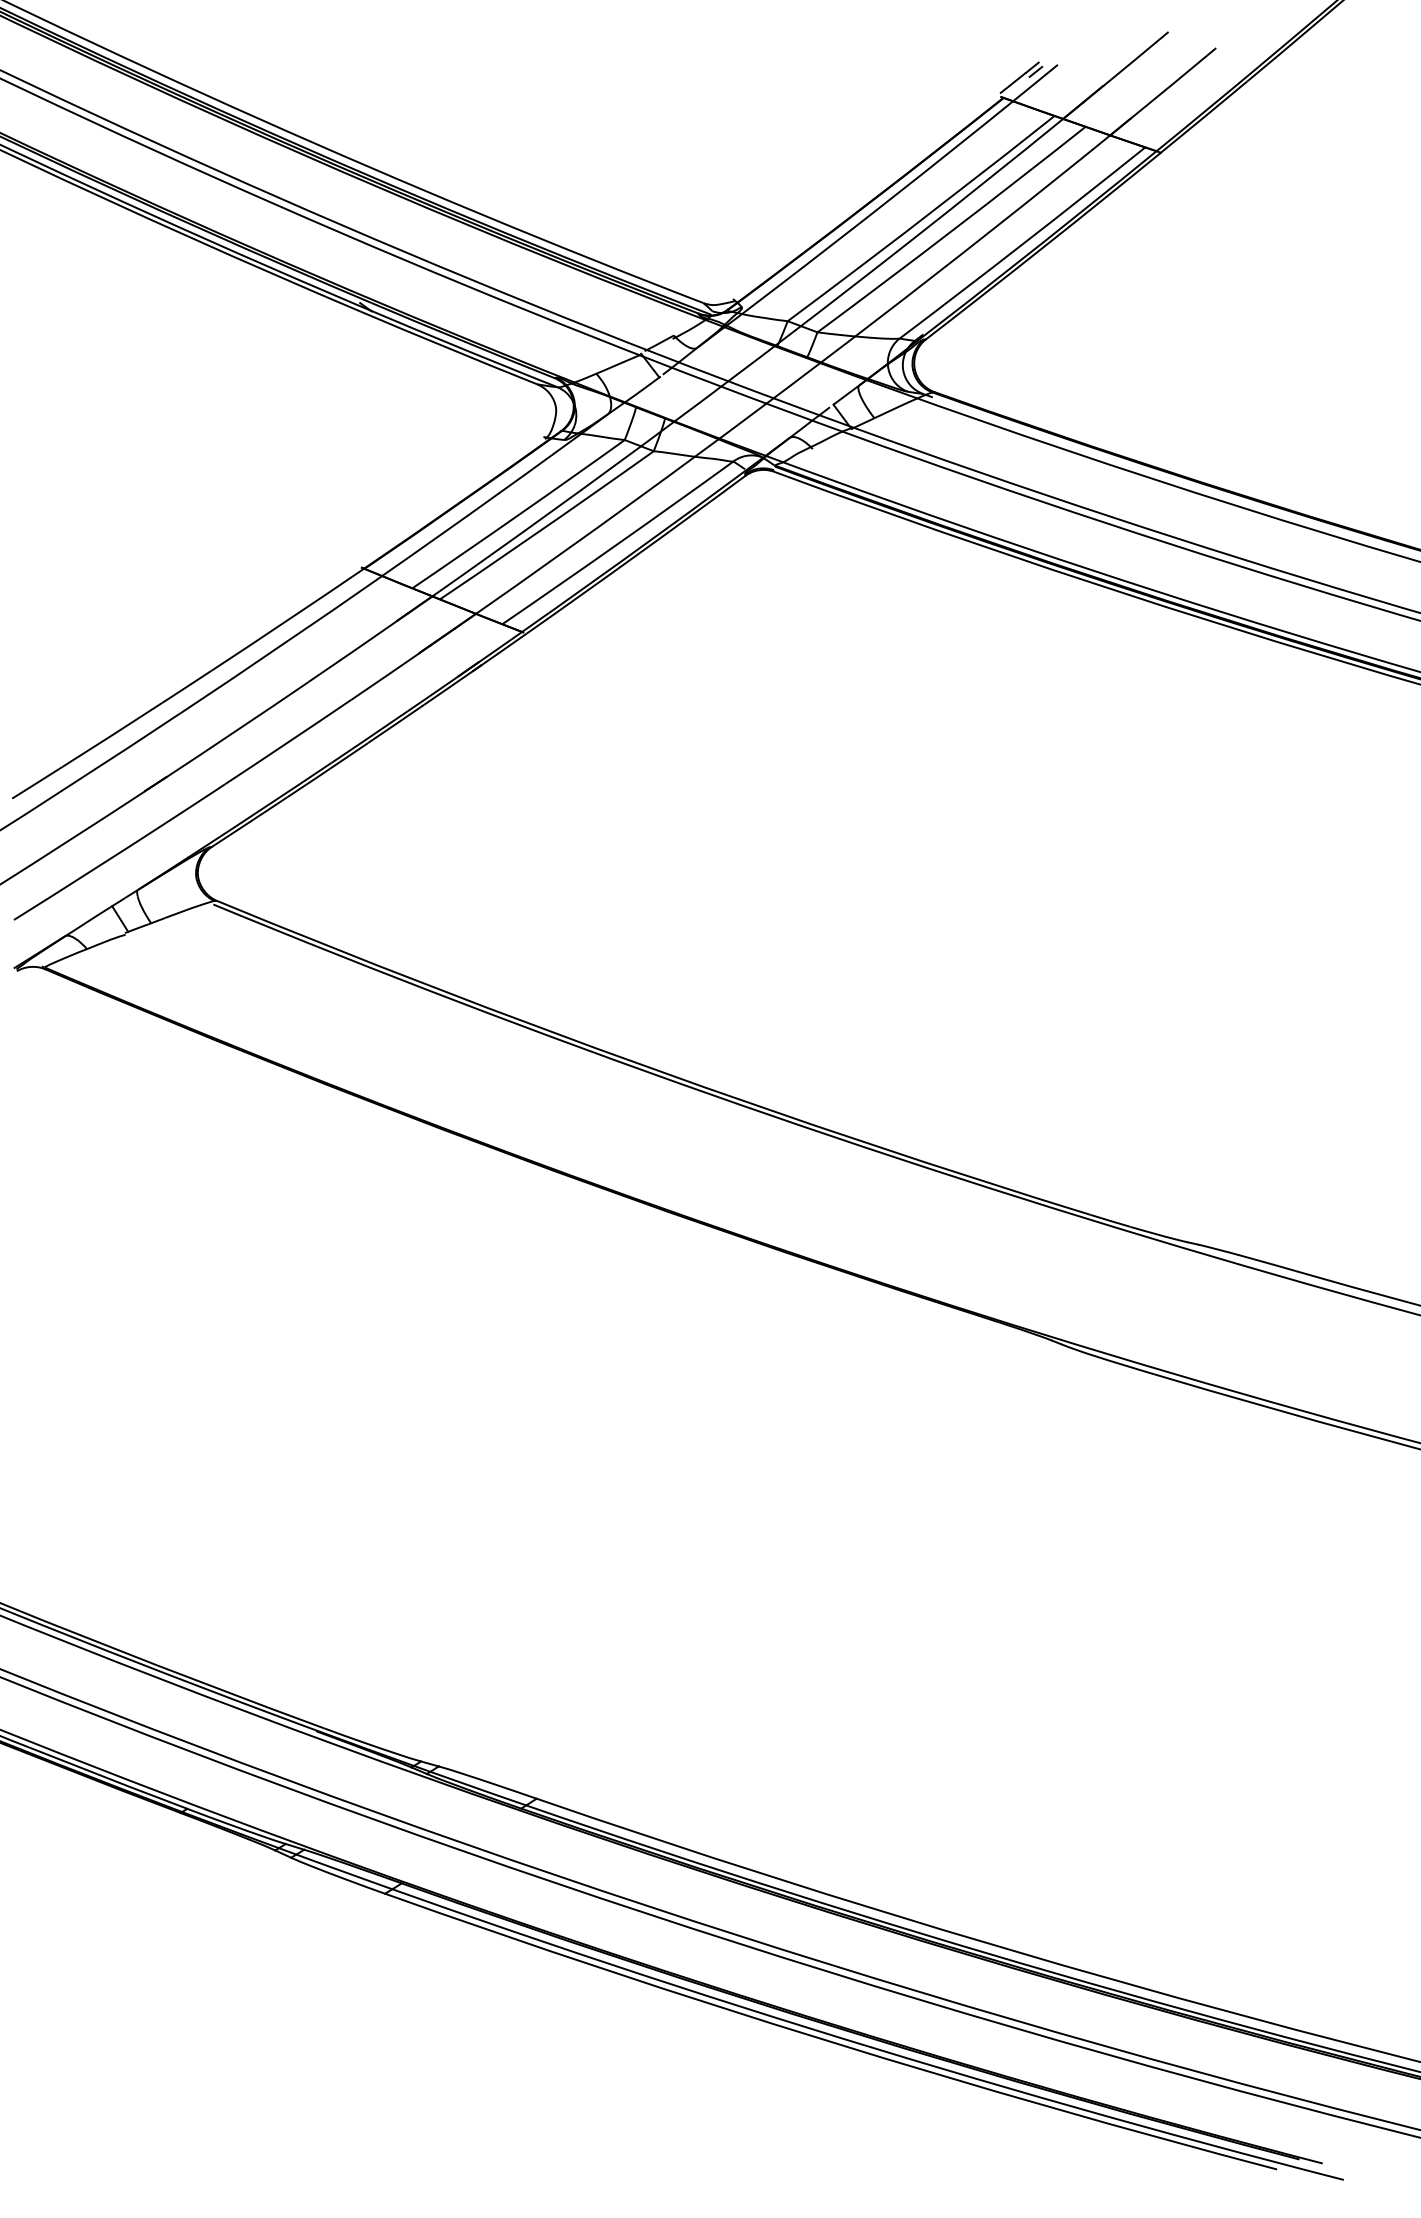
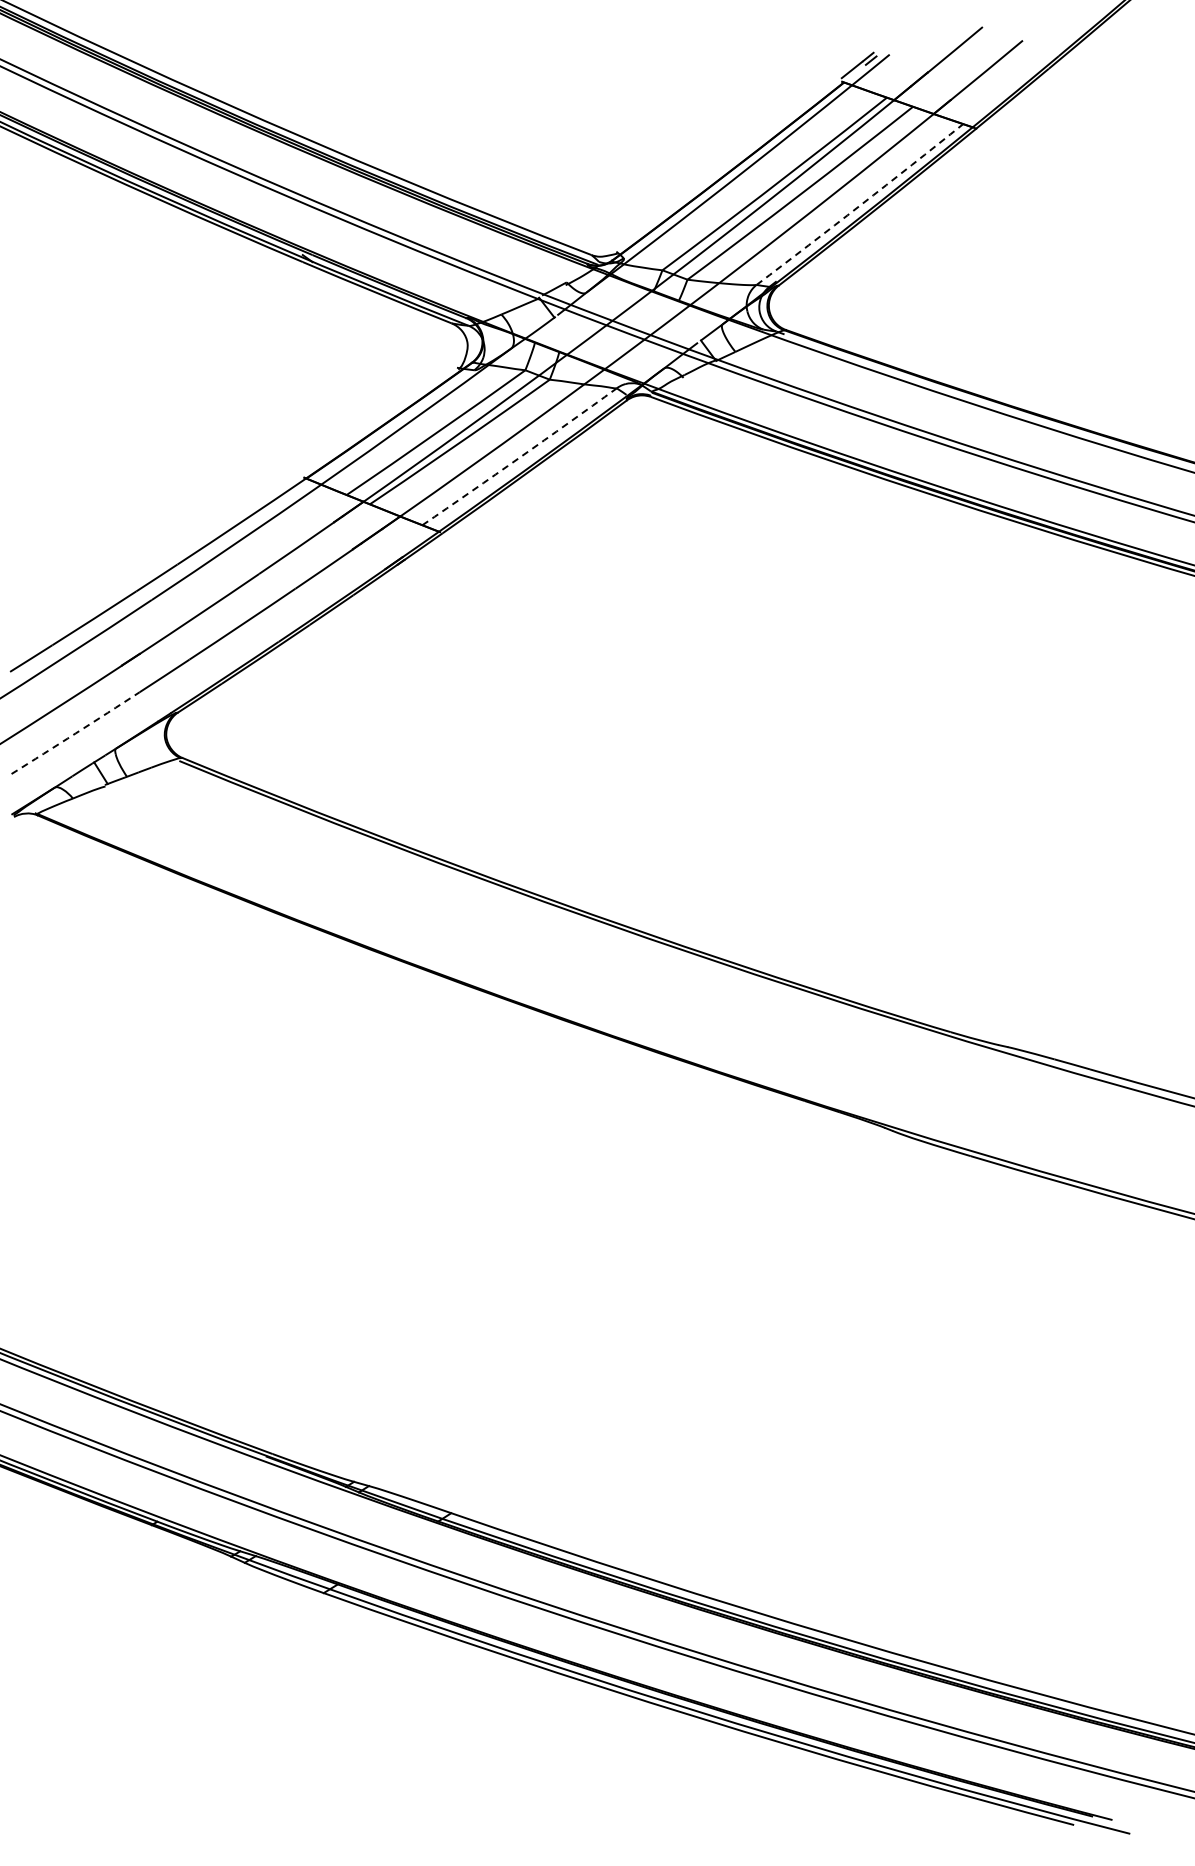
arc: (1023, 244) -> (860, 205), solid -> dashed
arc: (618, 543) -> (520, 457), solid -> dashed
arc: (89, 871) -> (75, 733), solid -> dashed

